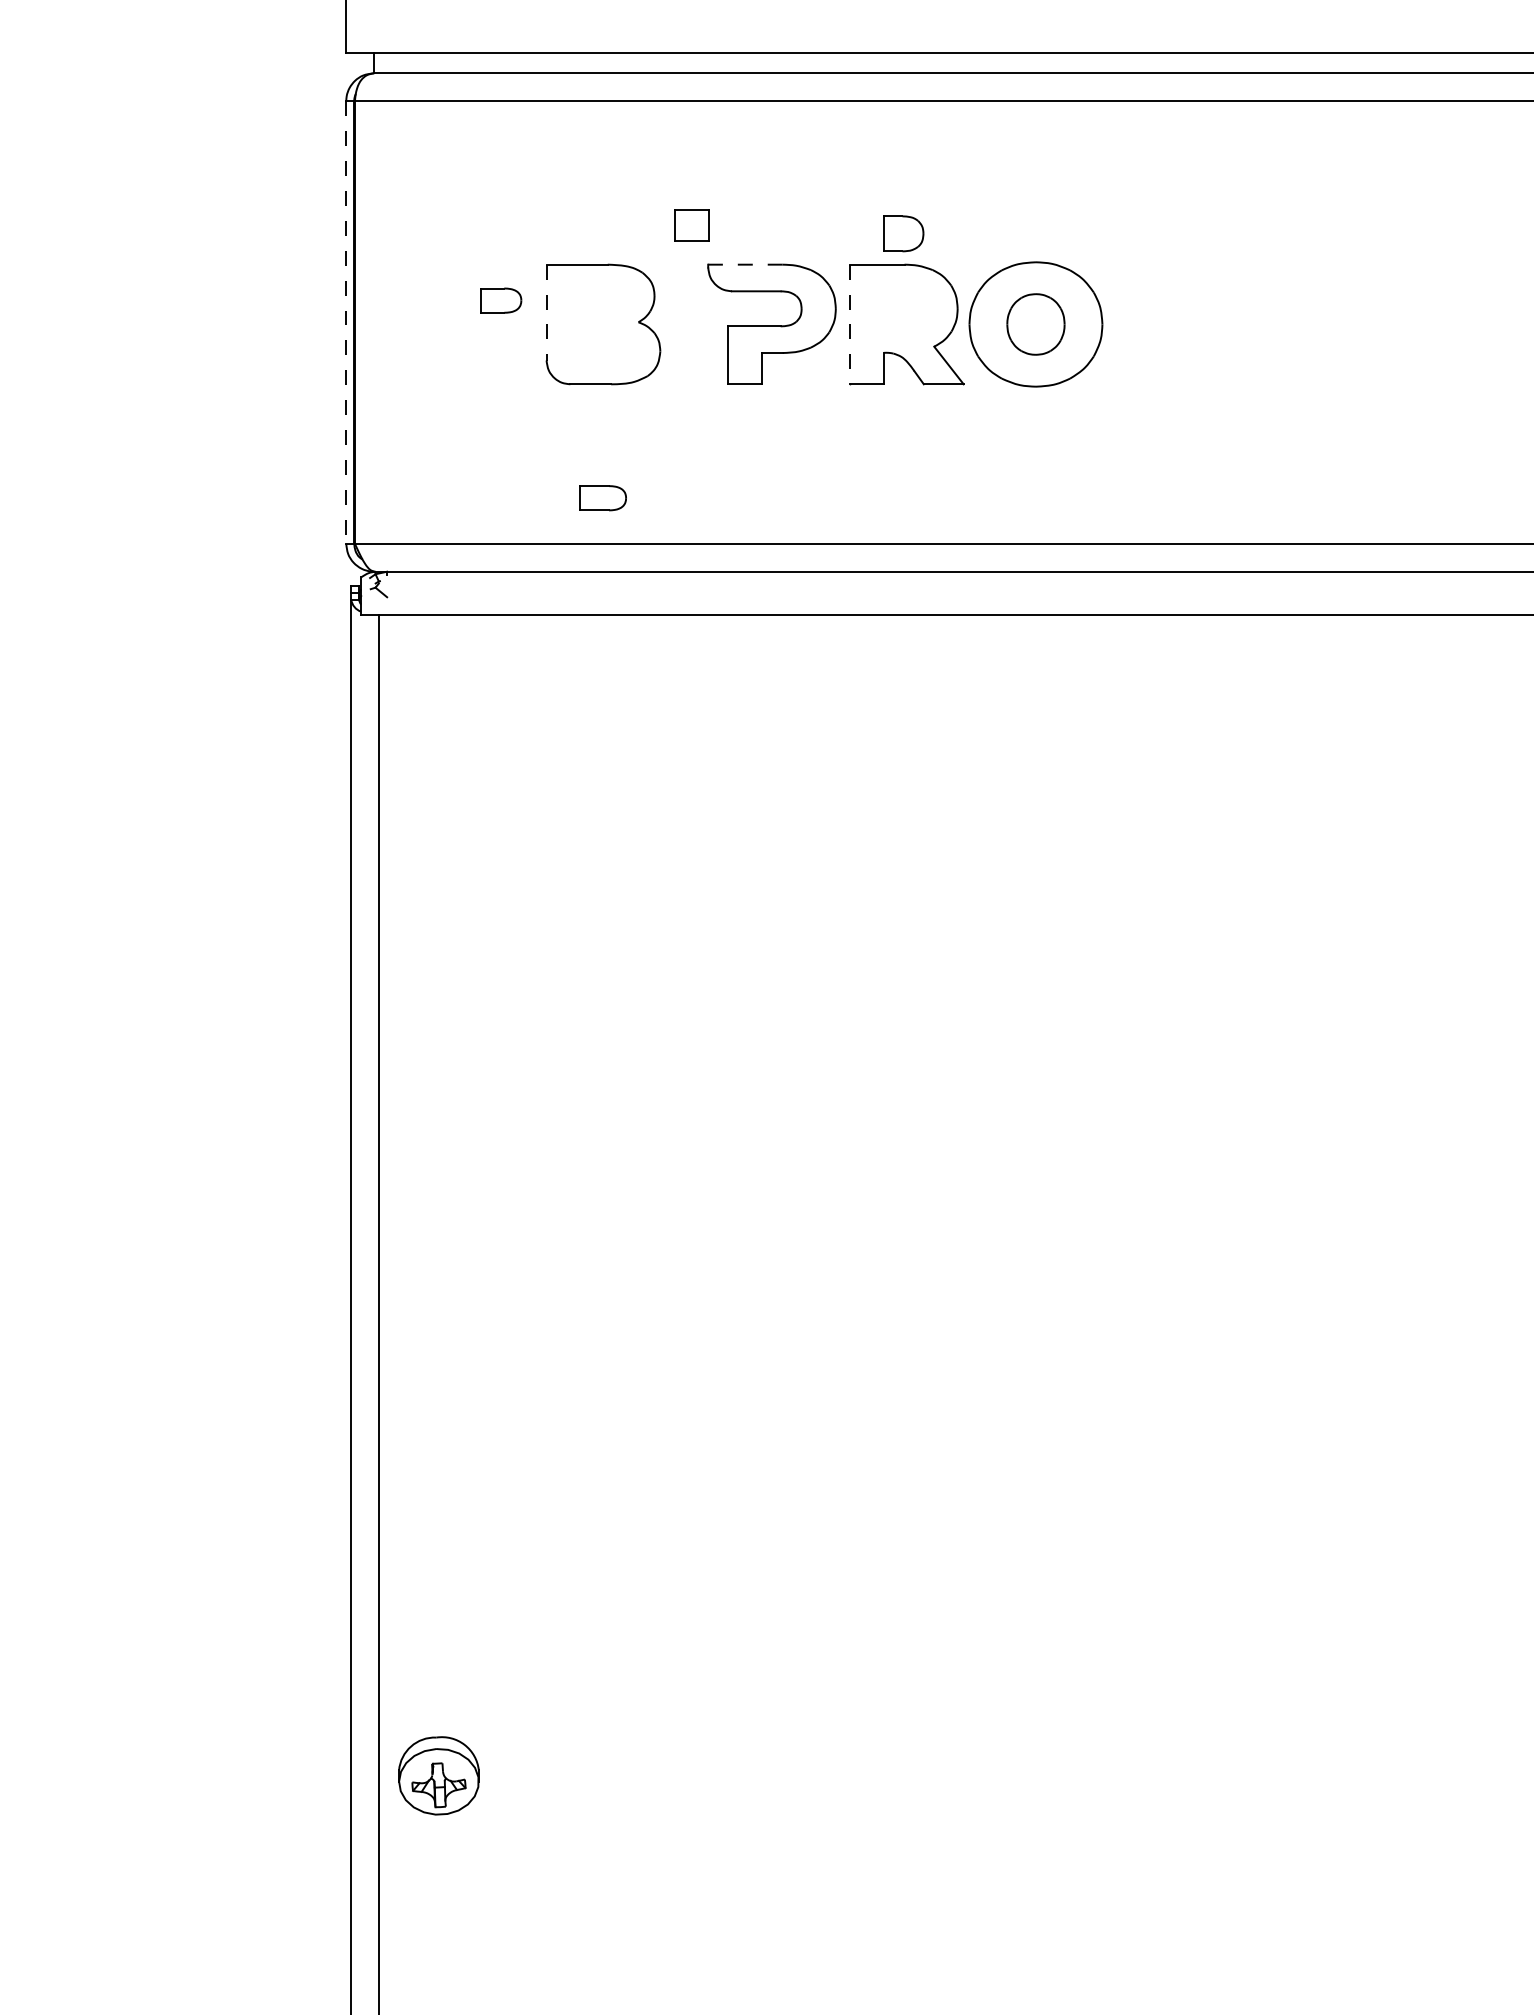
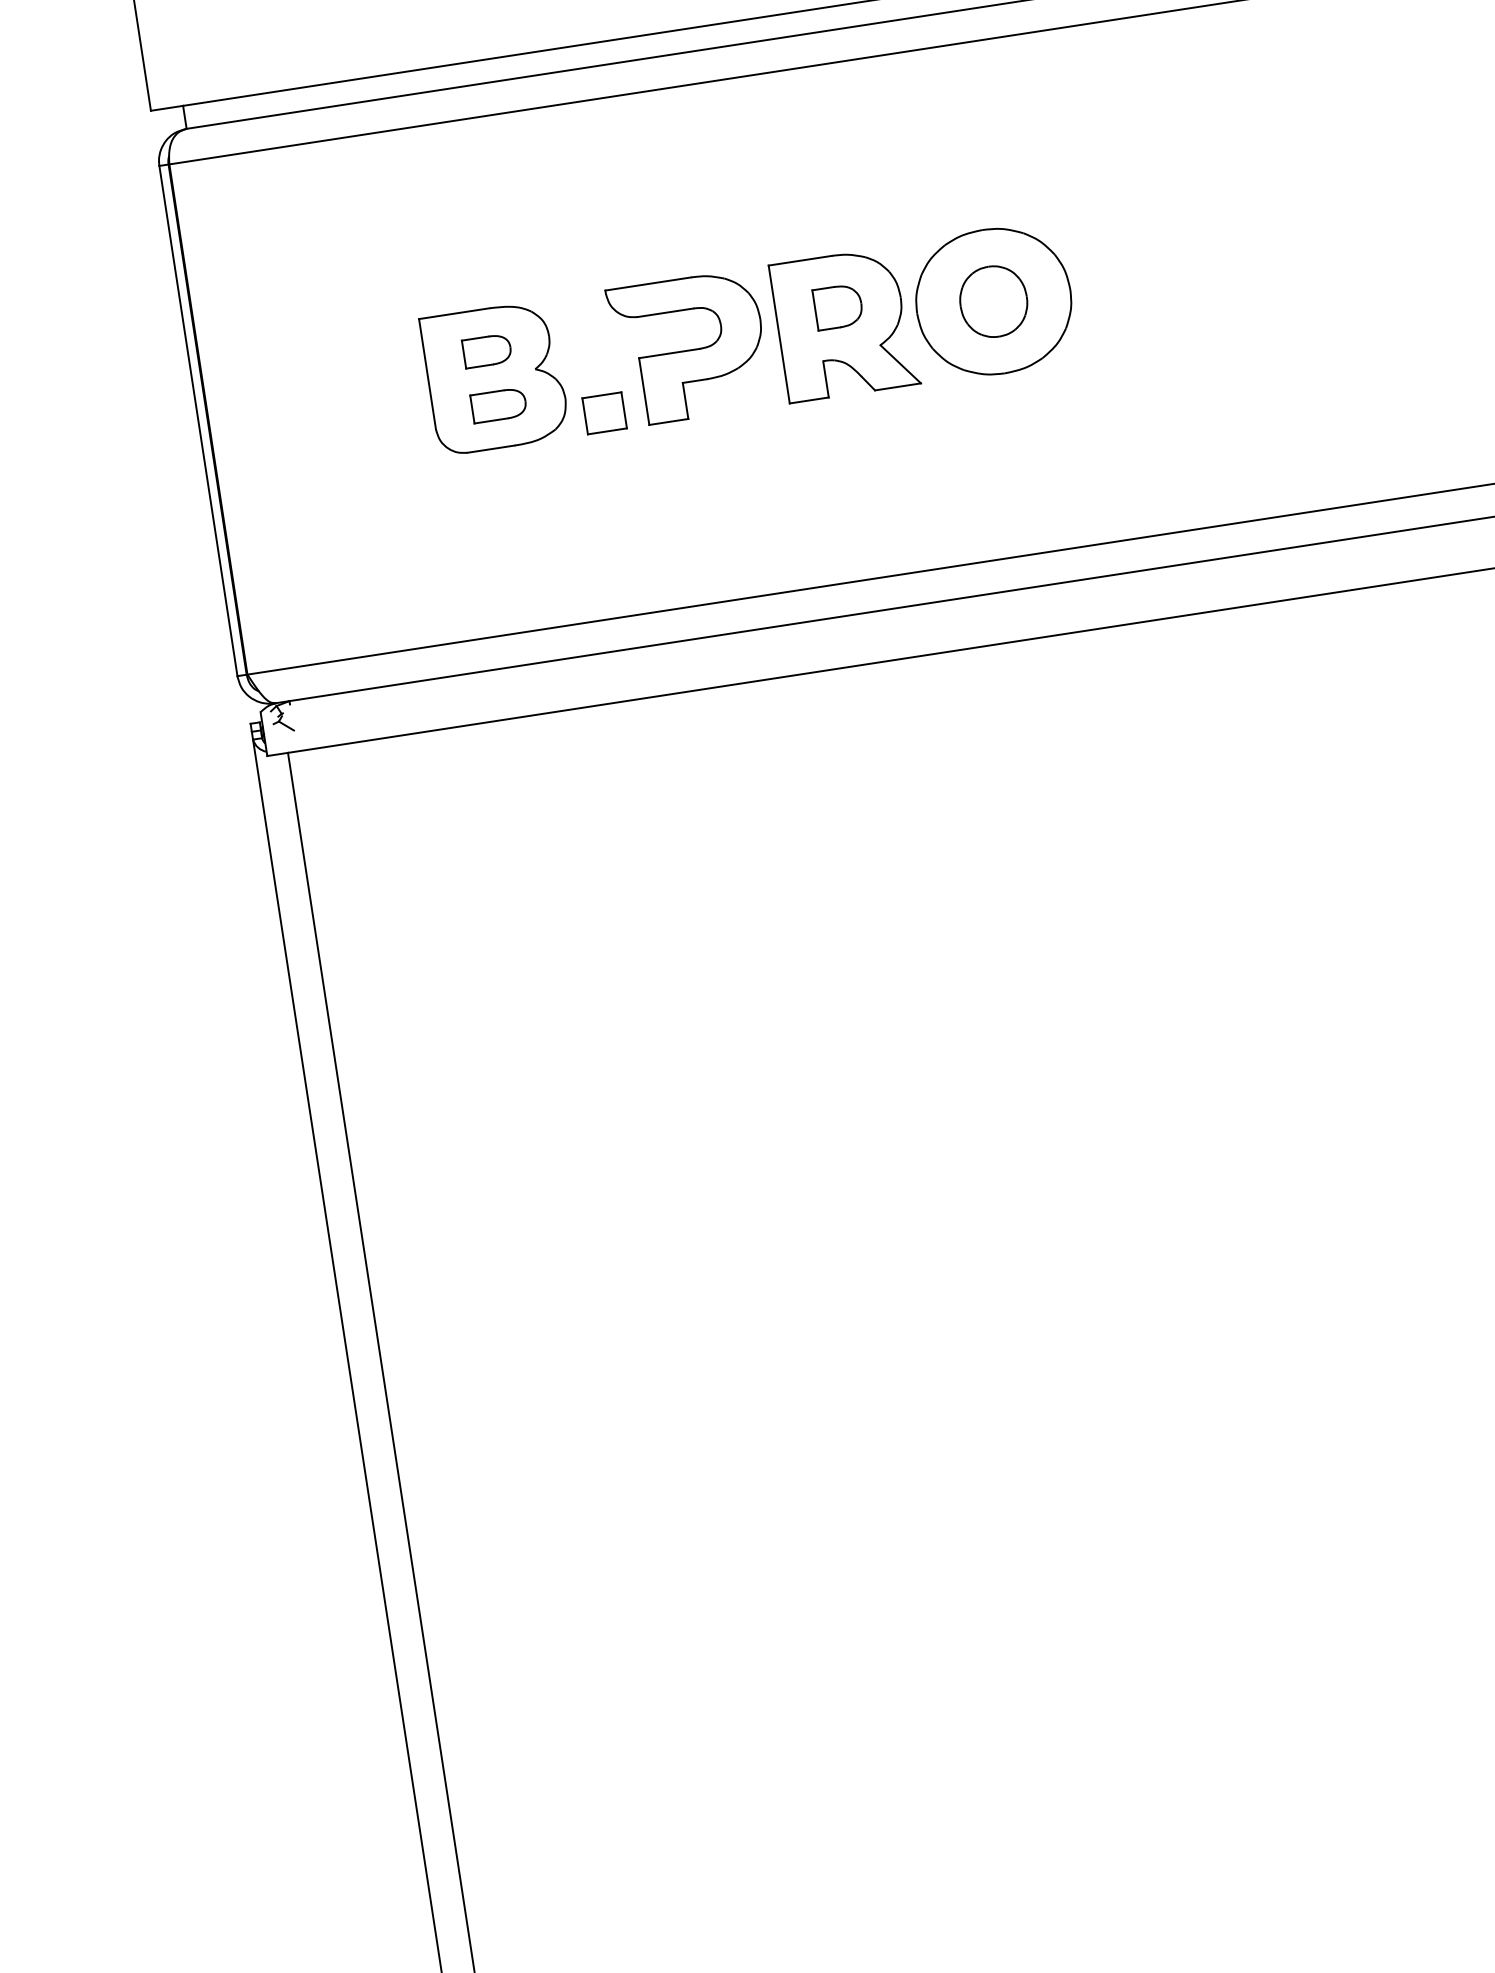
part: (691, 225) -> (604, 413), moved
part: (903, 233) -> (838, 306), moved
line: (744, 264) -> (647, 283), dashed -> solid
part: (501, 300) -> (487, 350), moved
line: (546, 312) -> (427, 374), dashed -> solid
line: (346, 323) -> (198, 422), dashed -> solid
line: (849, 324) -> (778, 334), dashed -> solid
part: (602, 498) -> (498, 405), moved

